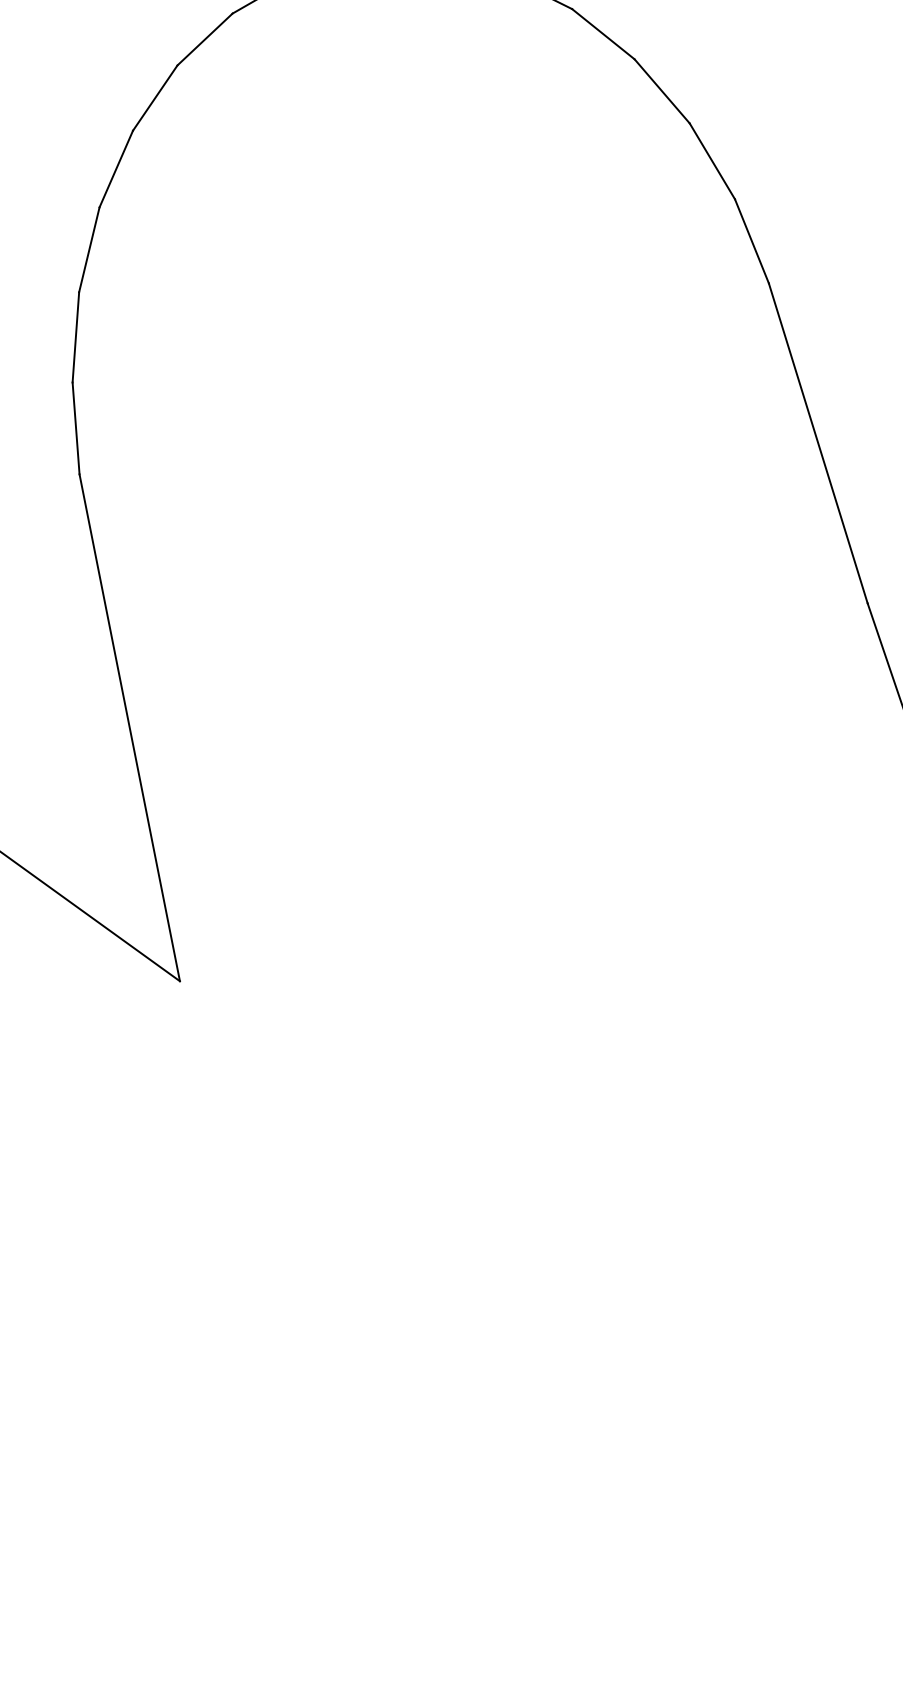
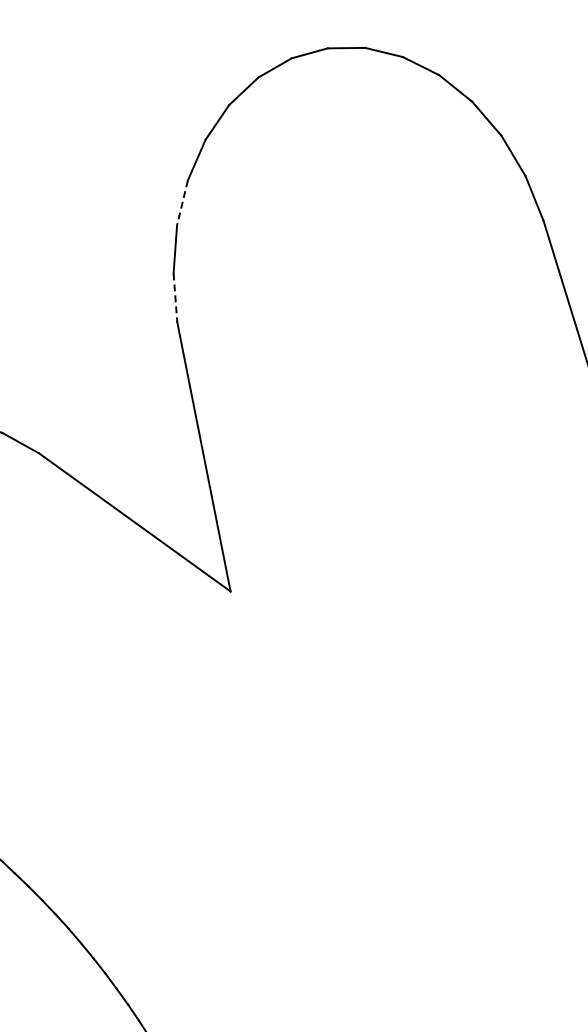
line: (89, 250) -> (182, 203), solid -> dashed
line: (76, 429) -> (175, 298), solid -> dashed

